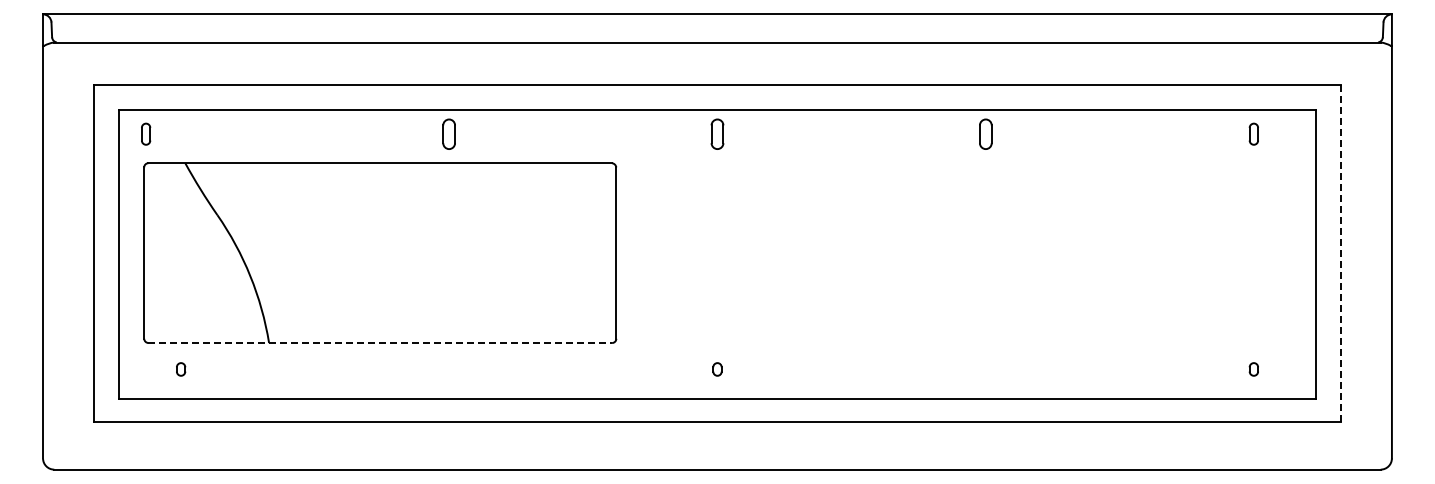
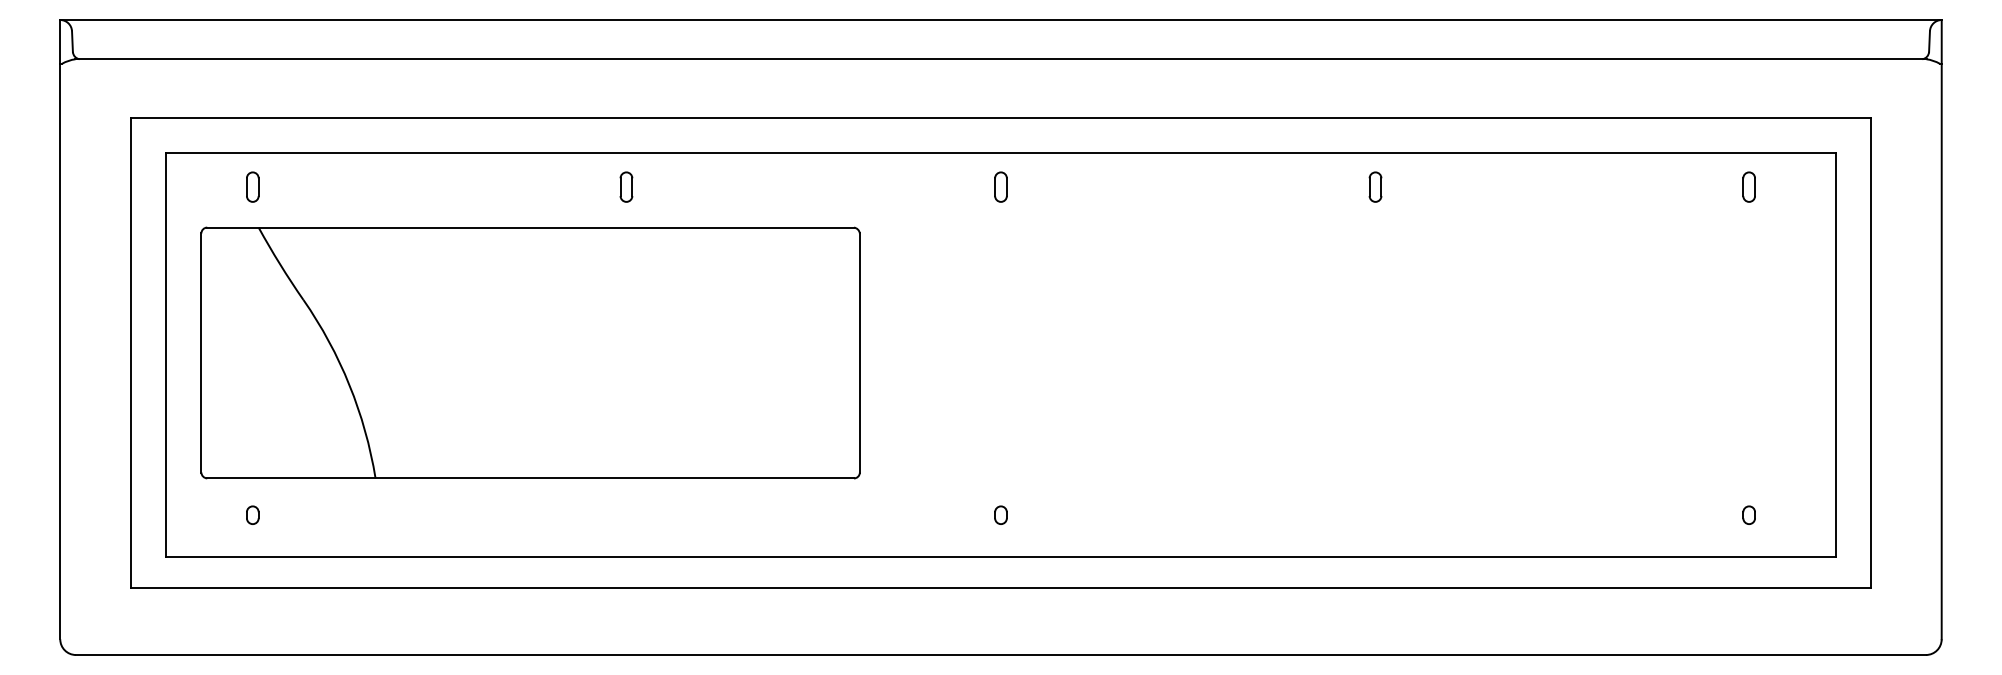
part: (146, 133) -> (253, 186), moved
part: (448, 133) -> (625, 186), size x0.71
part: (717, 133) -> (1001, 186), size x0.71
part: (986, 133) -> (1376, 186), size x0.71
line: (1341, 253) -> (1871, 353), dashed -> solid
line: (380, 343) -> (530, 479), dashed -> solid

